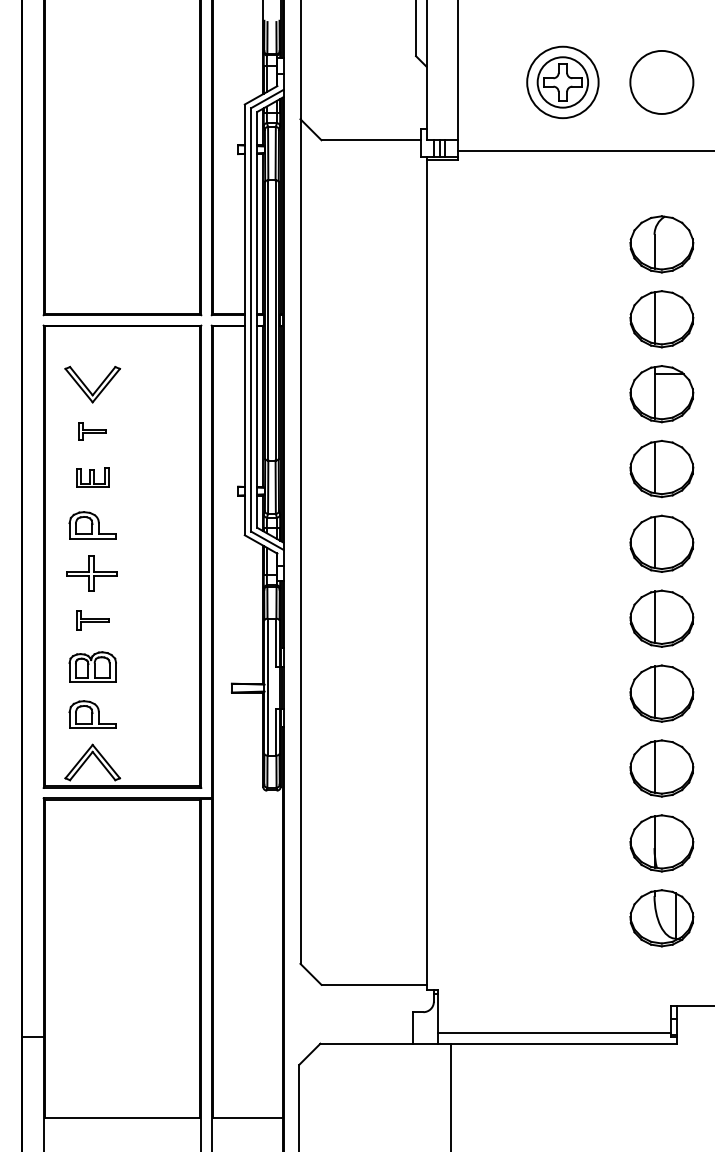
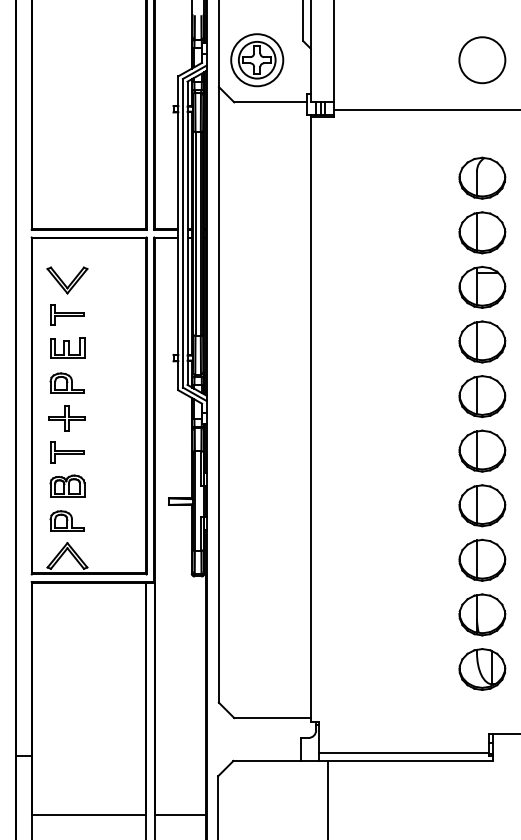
part: (563, 82) -> (257, 60), moved
part: (92, 431) -> (67, 314), size x1.67
part: (92, 476) -> (67, 347), size x1.43
part: (92, 620) -> (67, 452), size x1.43

